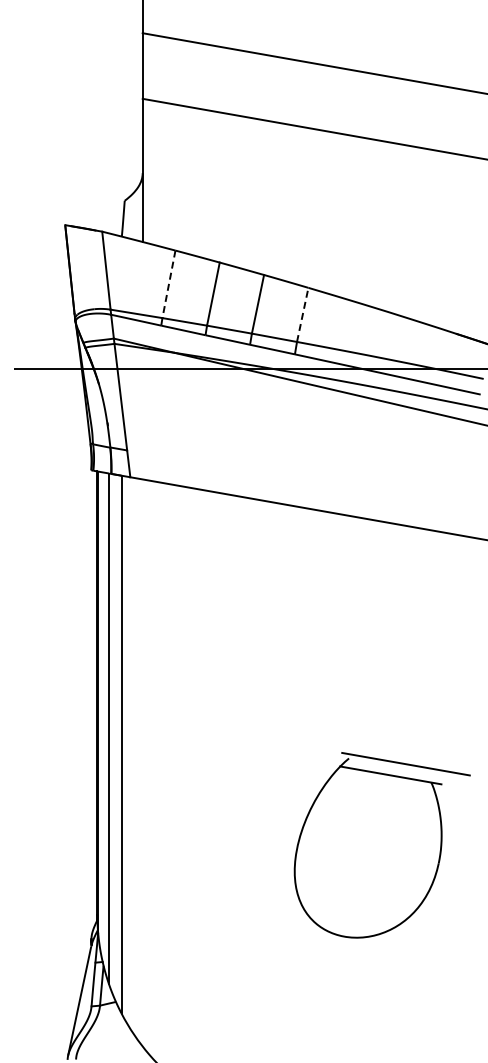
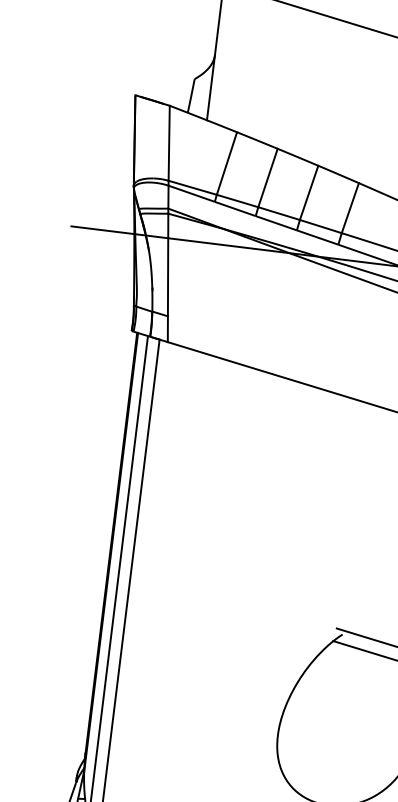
line: (168, 284) -> (226, 163), dashed -> solid
line: (302, 314) -> (350, 207), dashed -> solid

